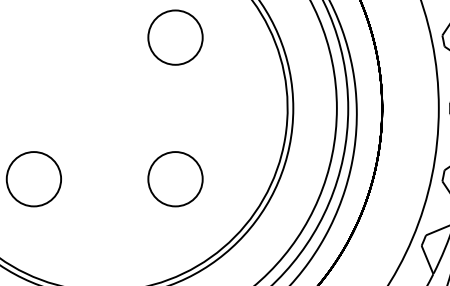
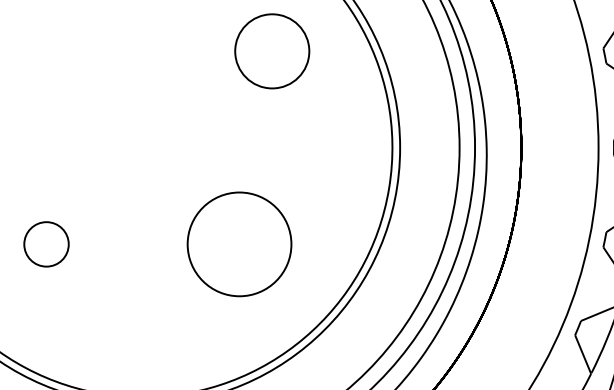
circle: (175, 37) -> (272, 51), moved
circle: (33, 179) -> (45, 244), size x0.6
circle: (175, 179) -> (239, 244), size x1.4

